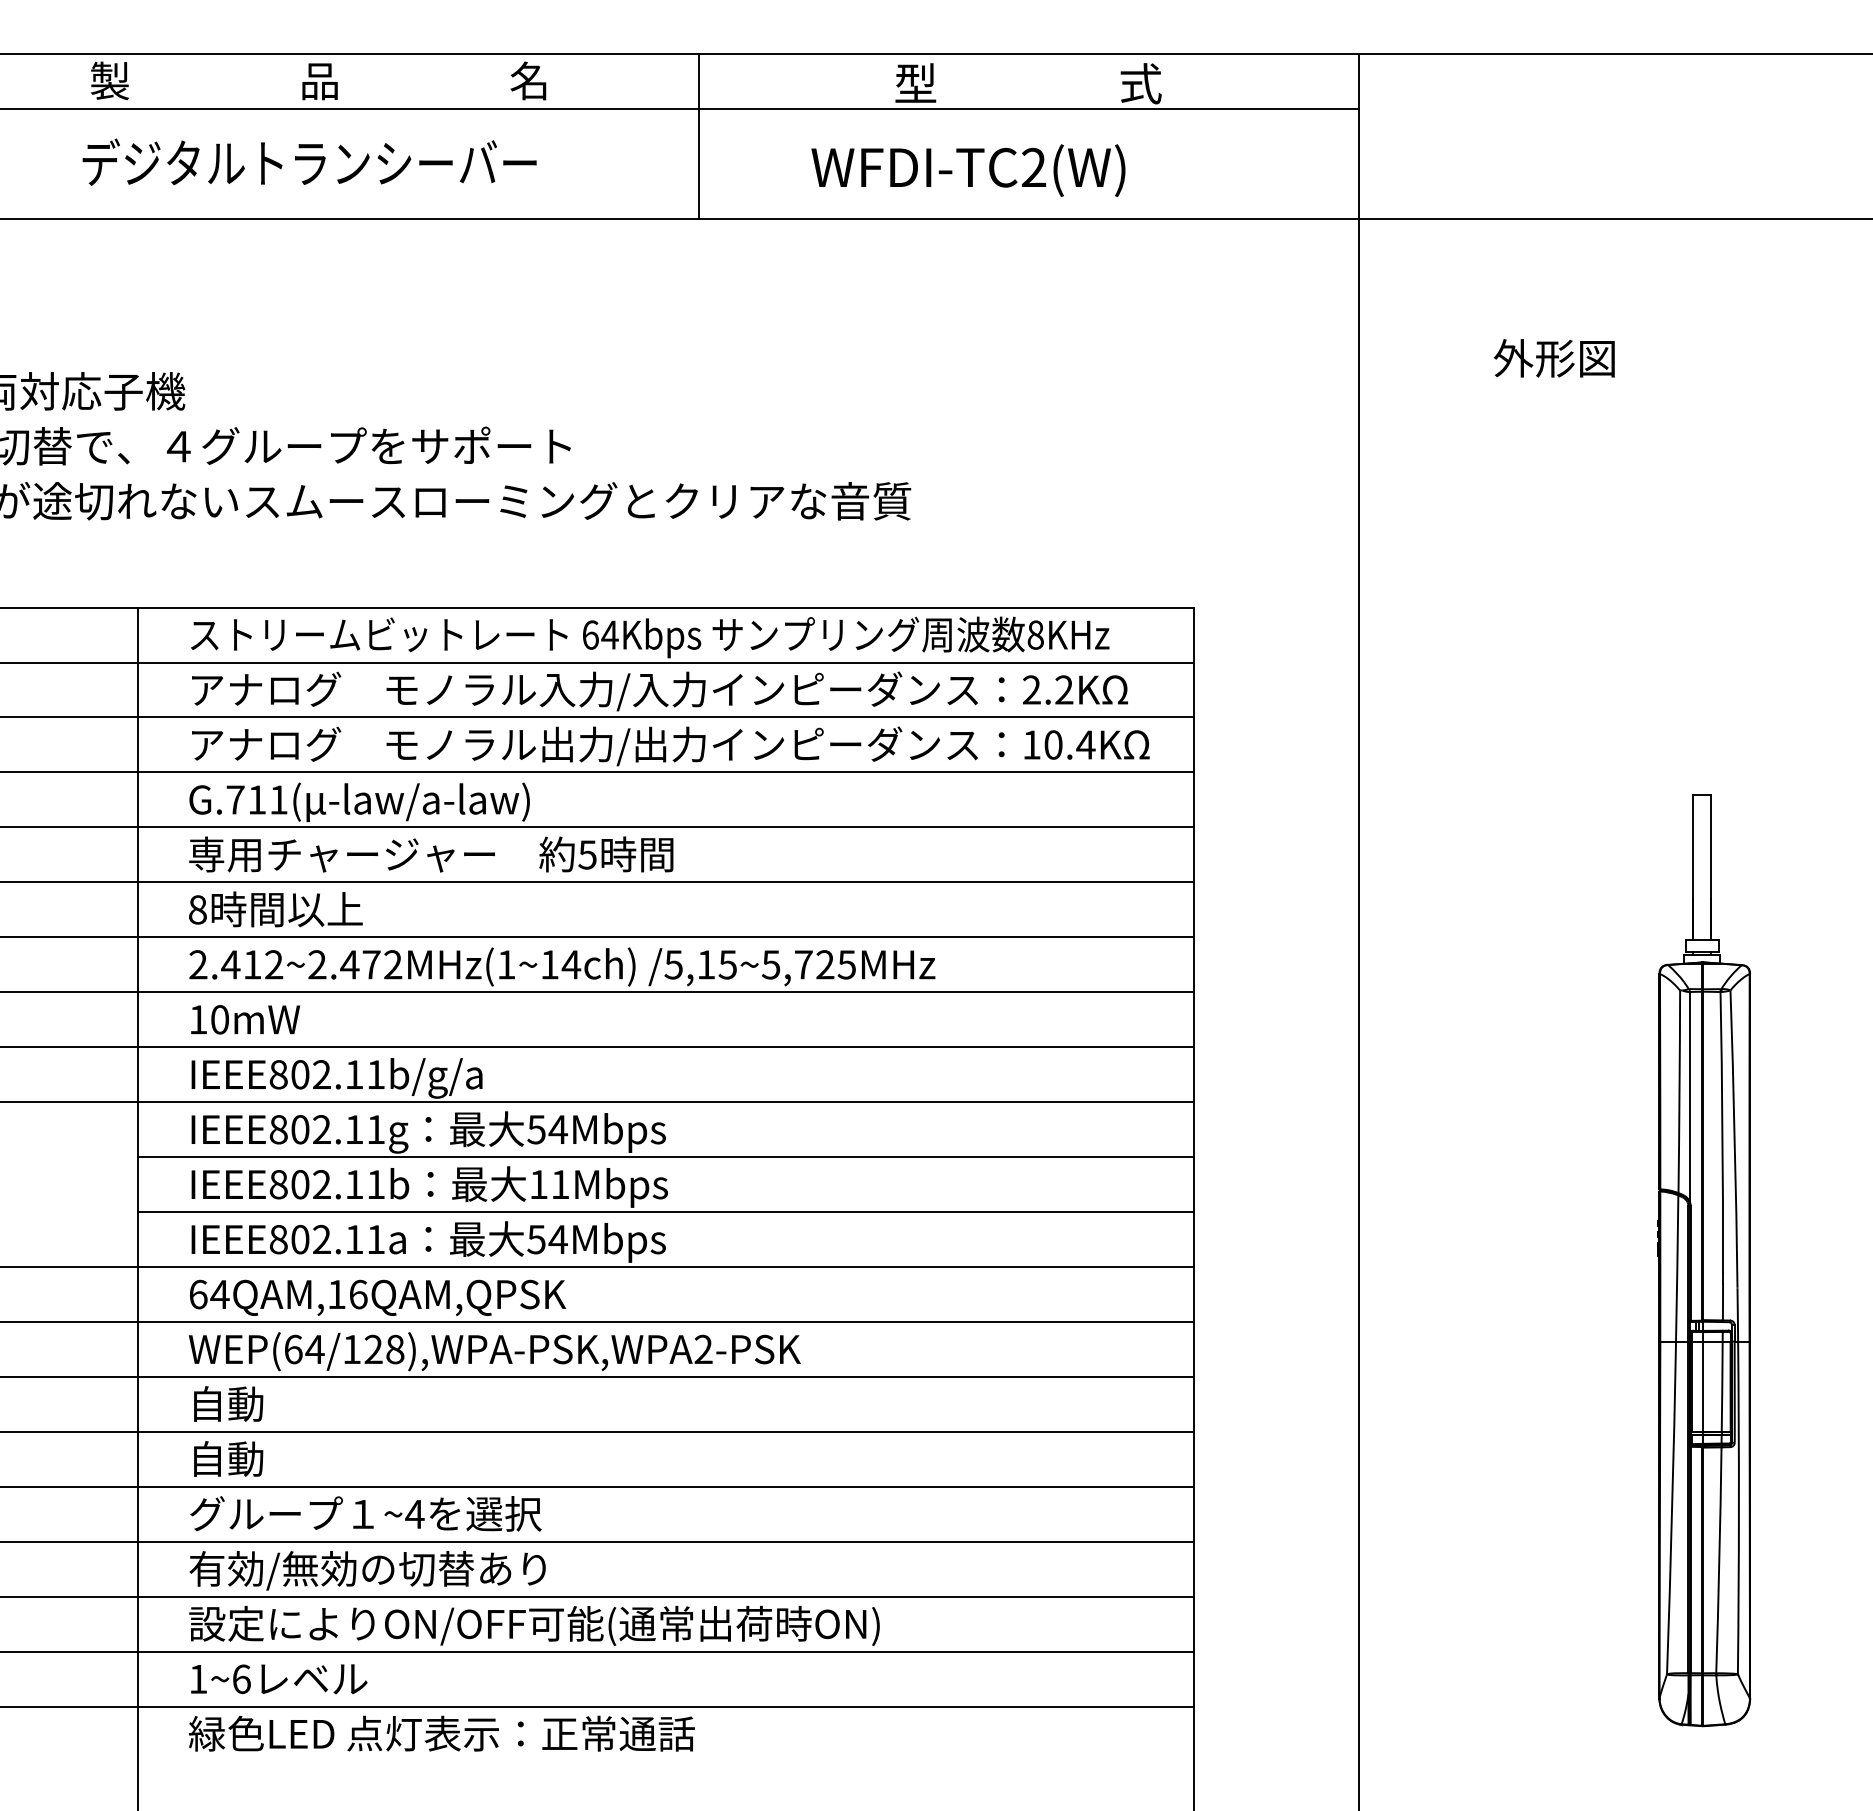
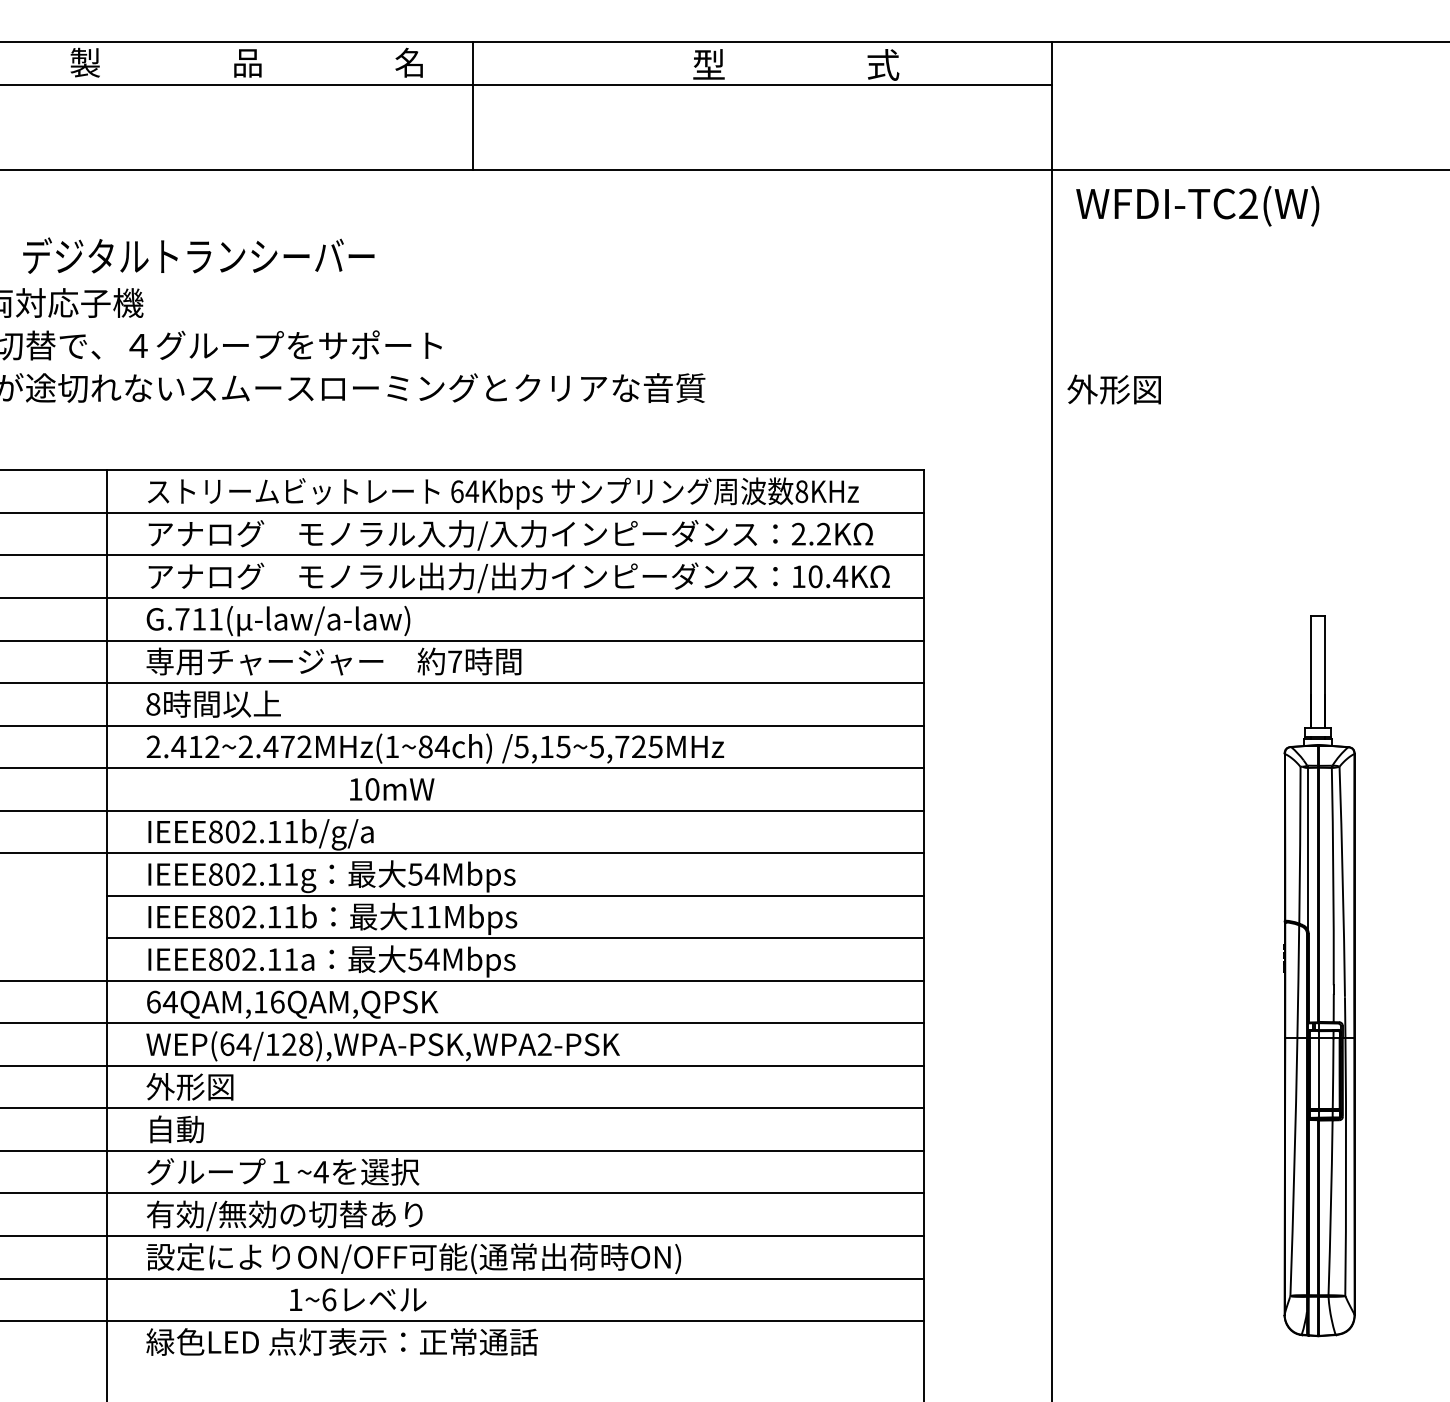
line: (699, 136) -> (473, 105), moved
text: (309, 161) -> (198, 255), moved
text: (968, 169) -> (1197, 205), moved
text: (1553, 358) -> (1113, 389), moved
text: (587, 854) -> (454, 661), 5 -> 7
text: (549, 964) -> (425, 746), 2.412~2.472MHz(1~14ch) -> 2.412~2.472MHz(1~84ch)
text: (245, 1019) -> (392, 789), moved
text: (244, 1403) -> (189, 1086), 自動 -> 外形図
text: (279, 1678) -> (358, 1299), moved

